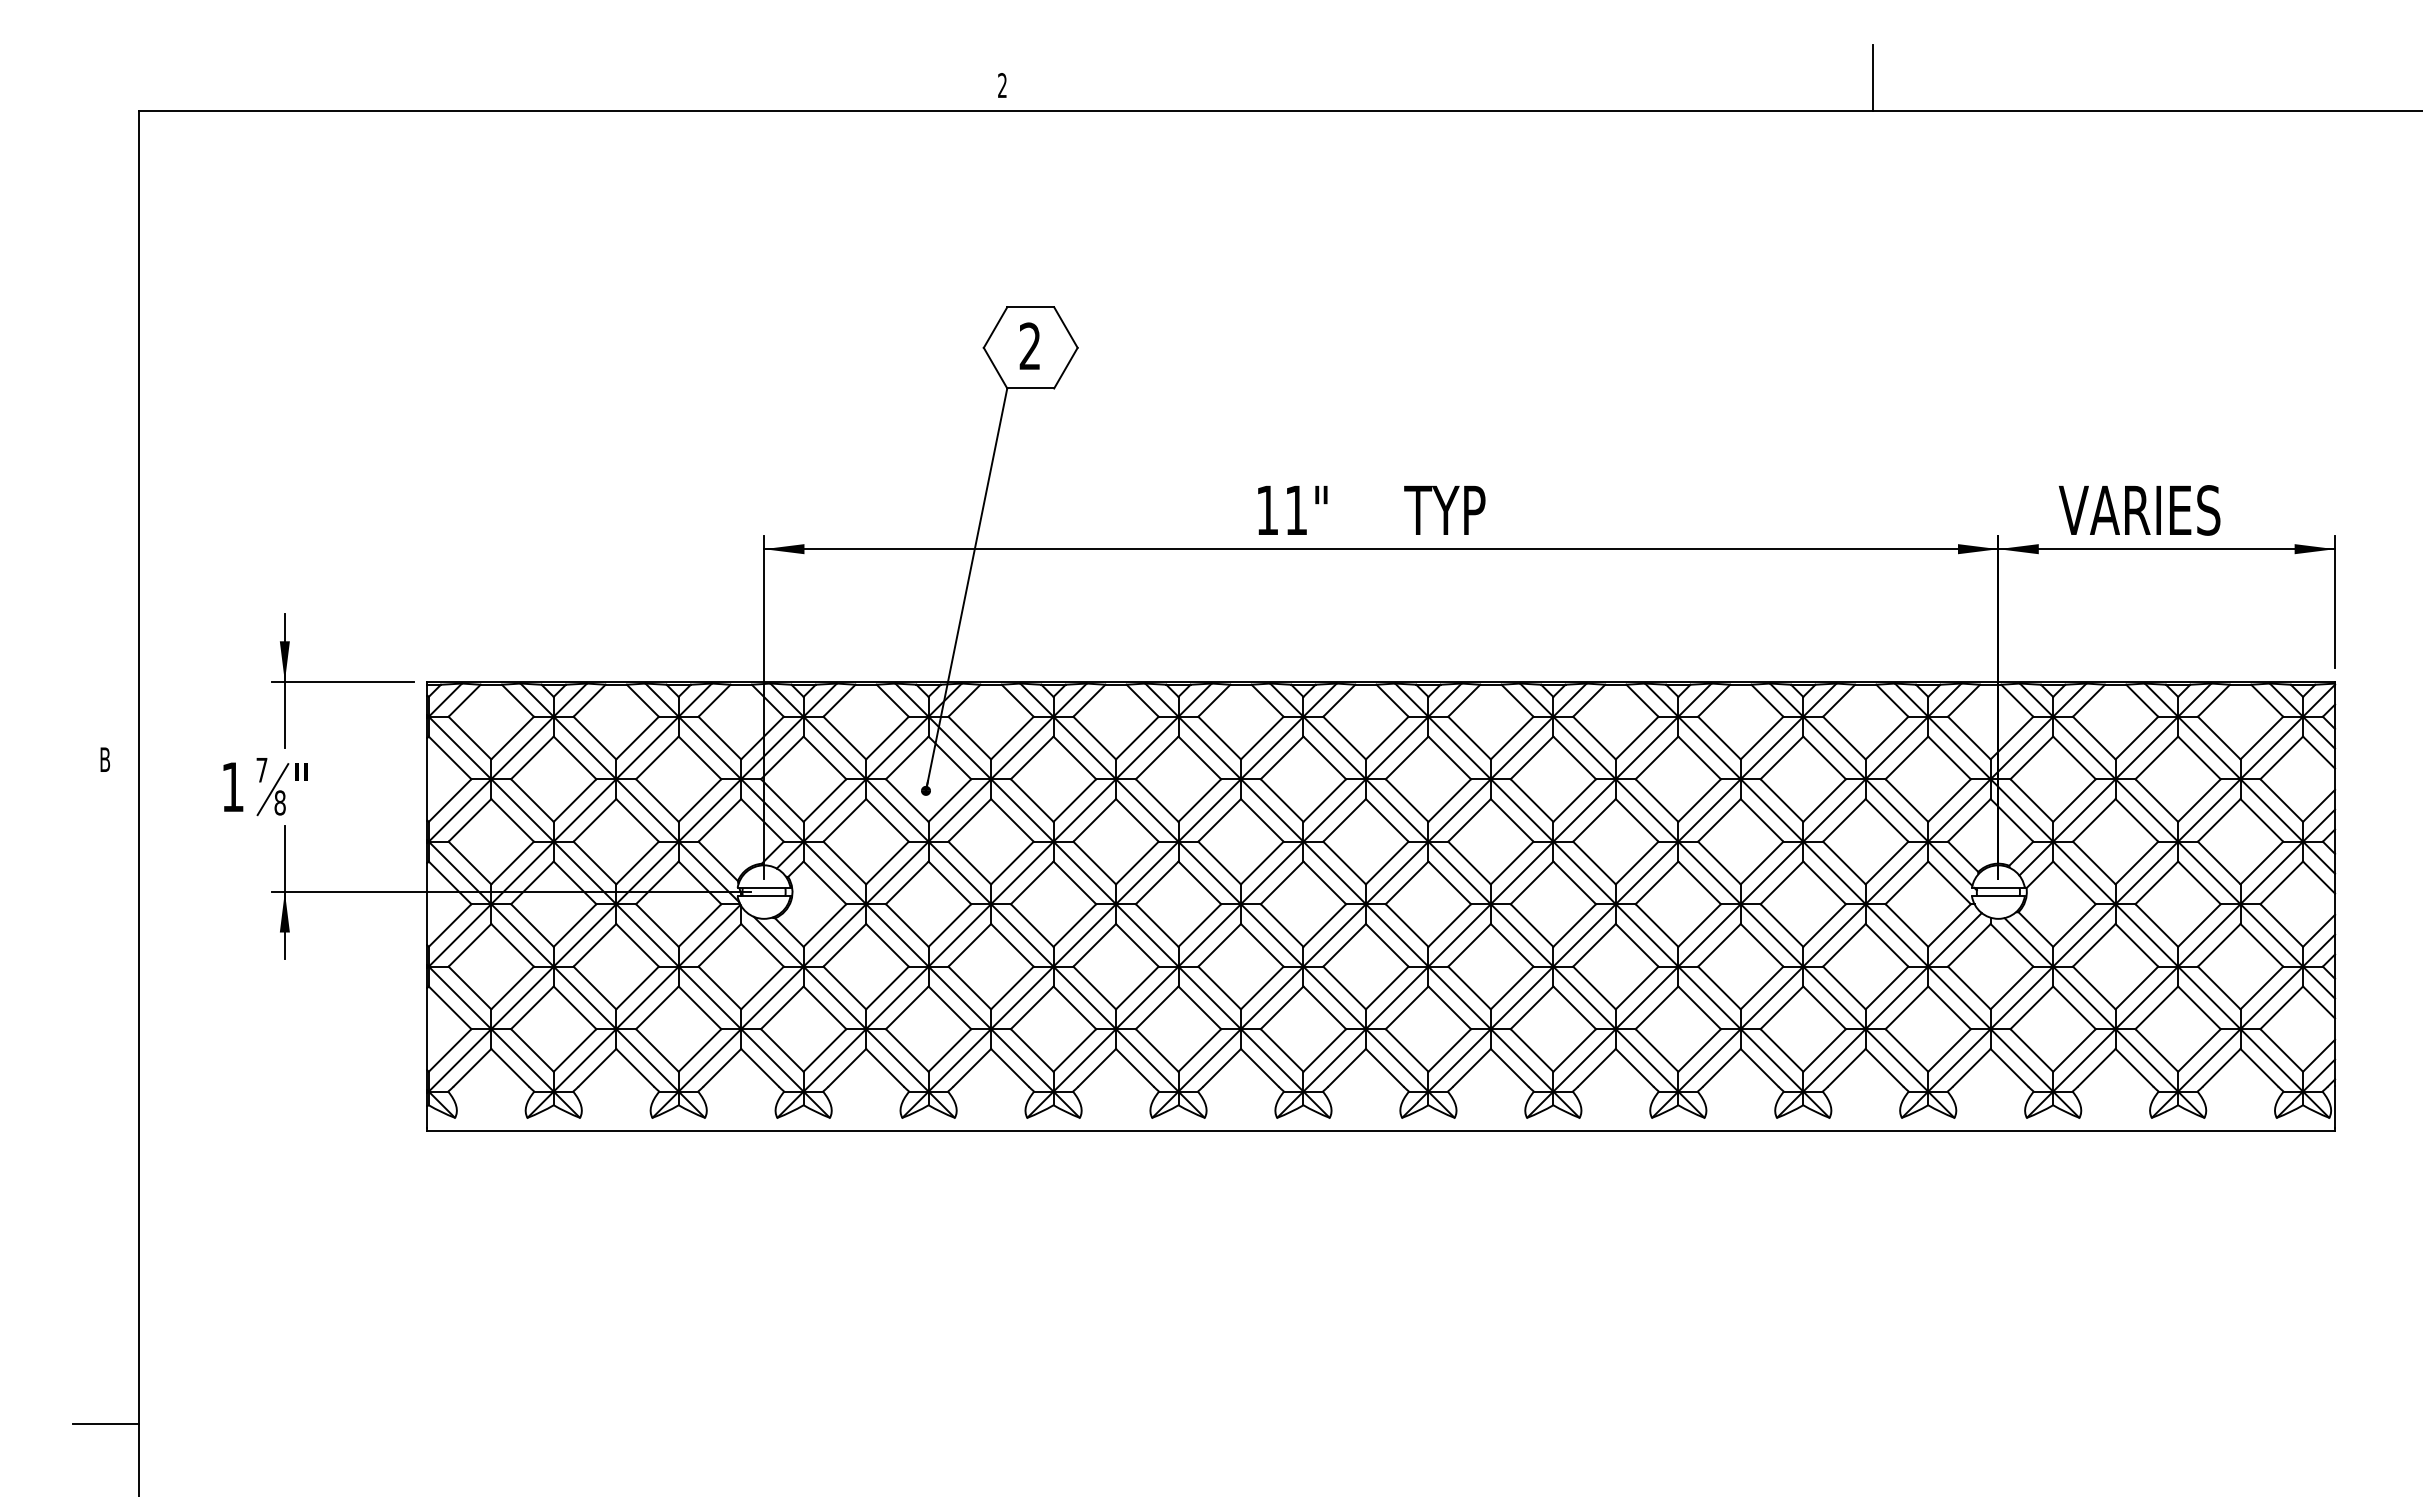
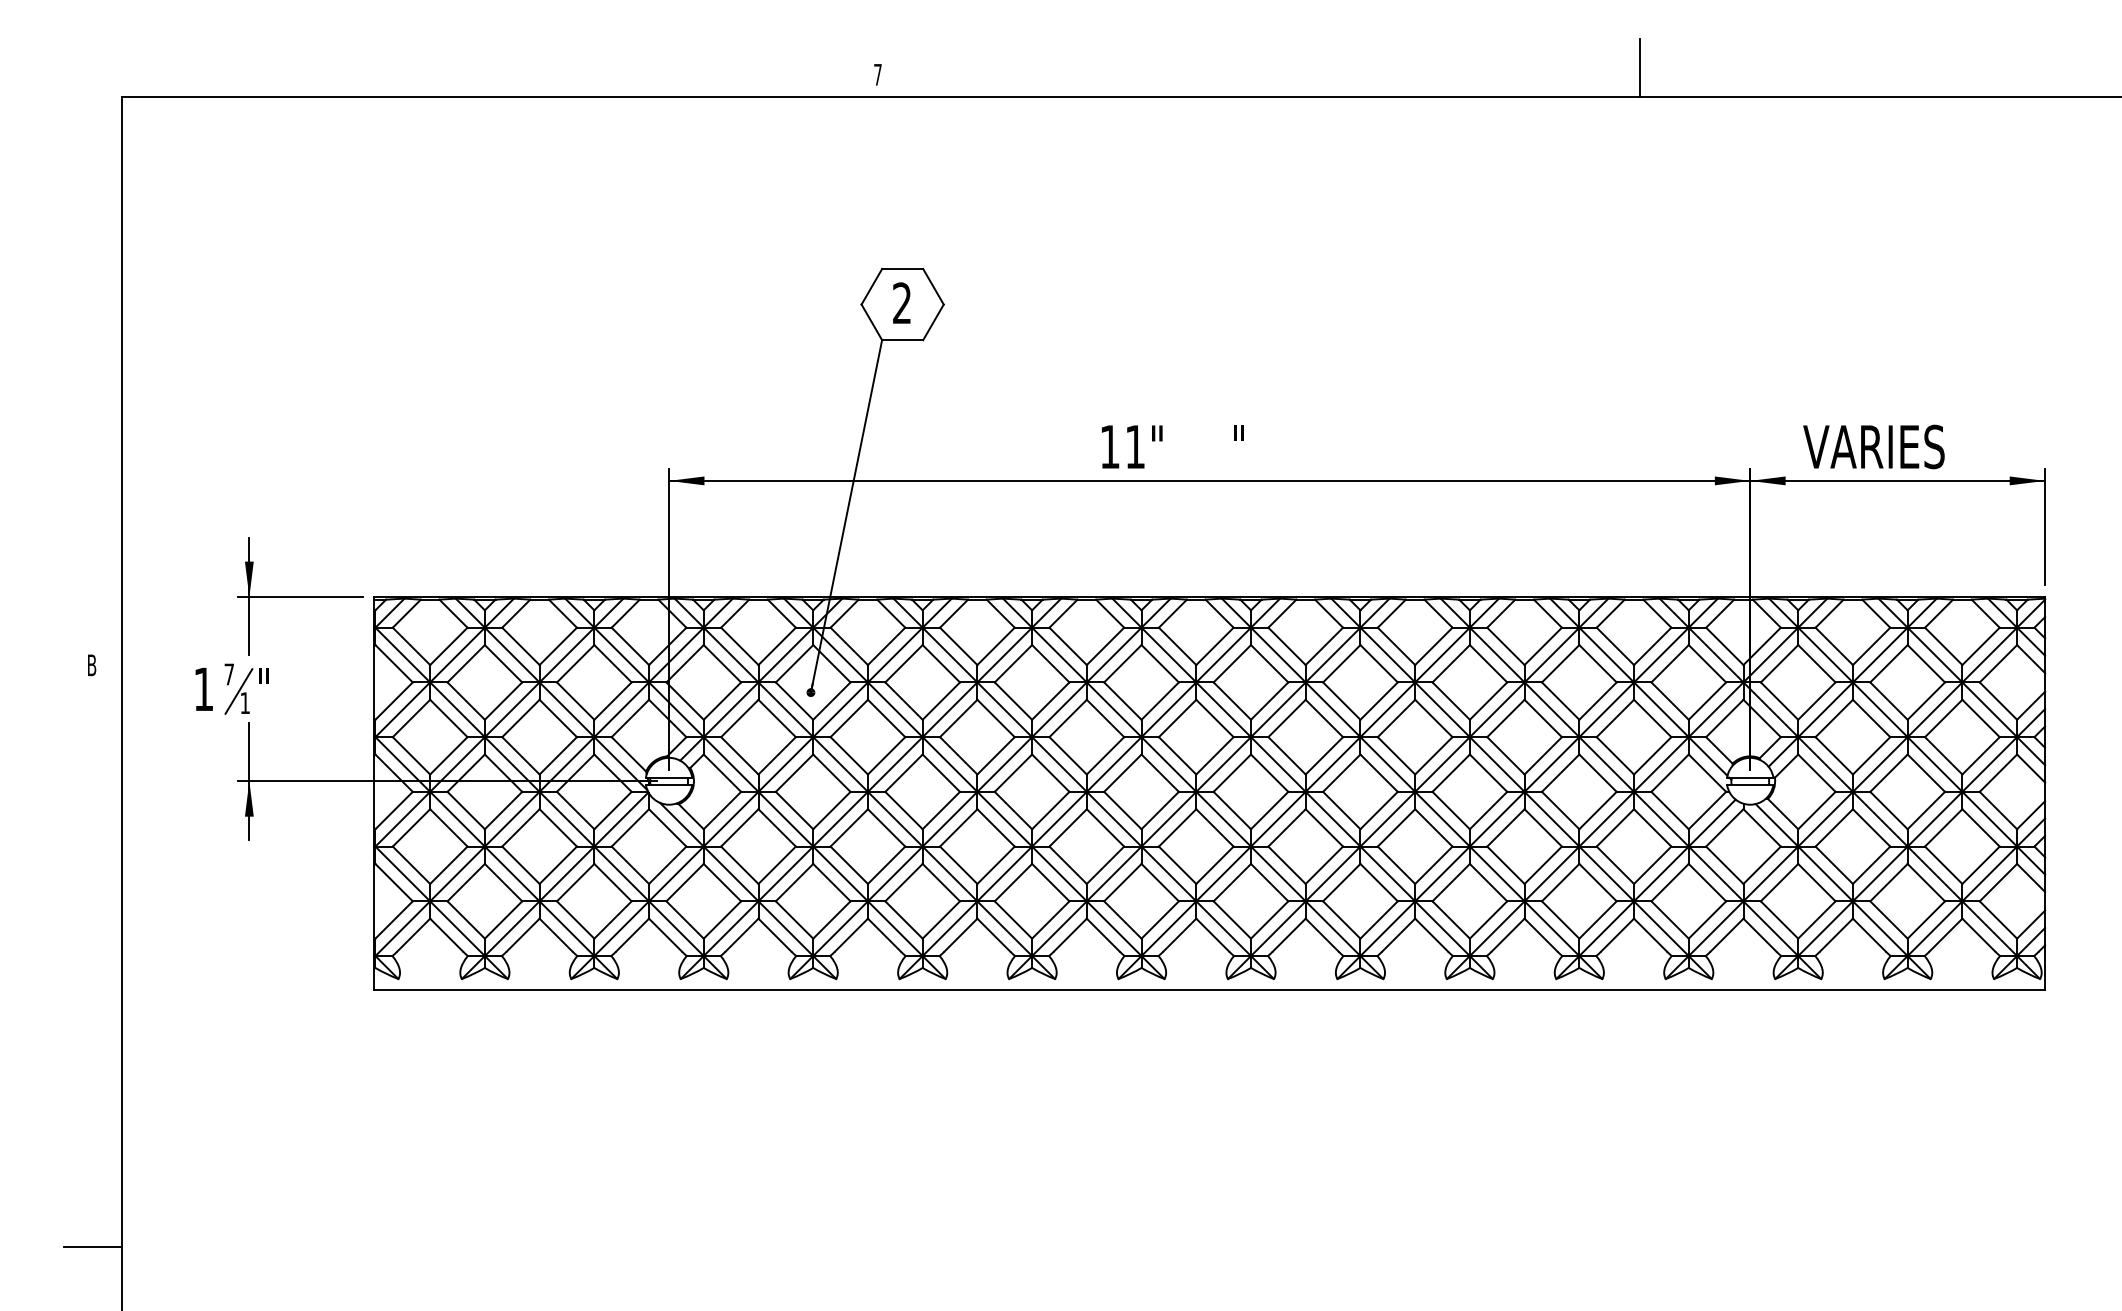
text: (1002, 85) -> (877, 74), 2 -> 7
text: (1444, 509) -> (1265, 446), TYP -> "
text: (279, 802) -> (244, 702), 8 -> 1

